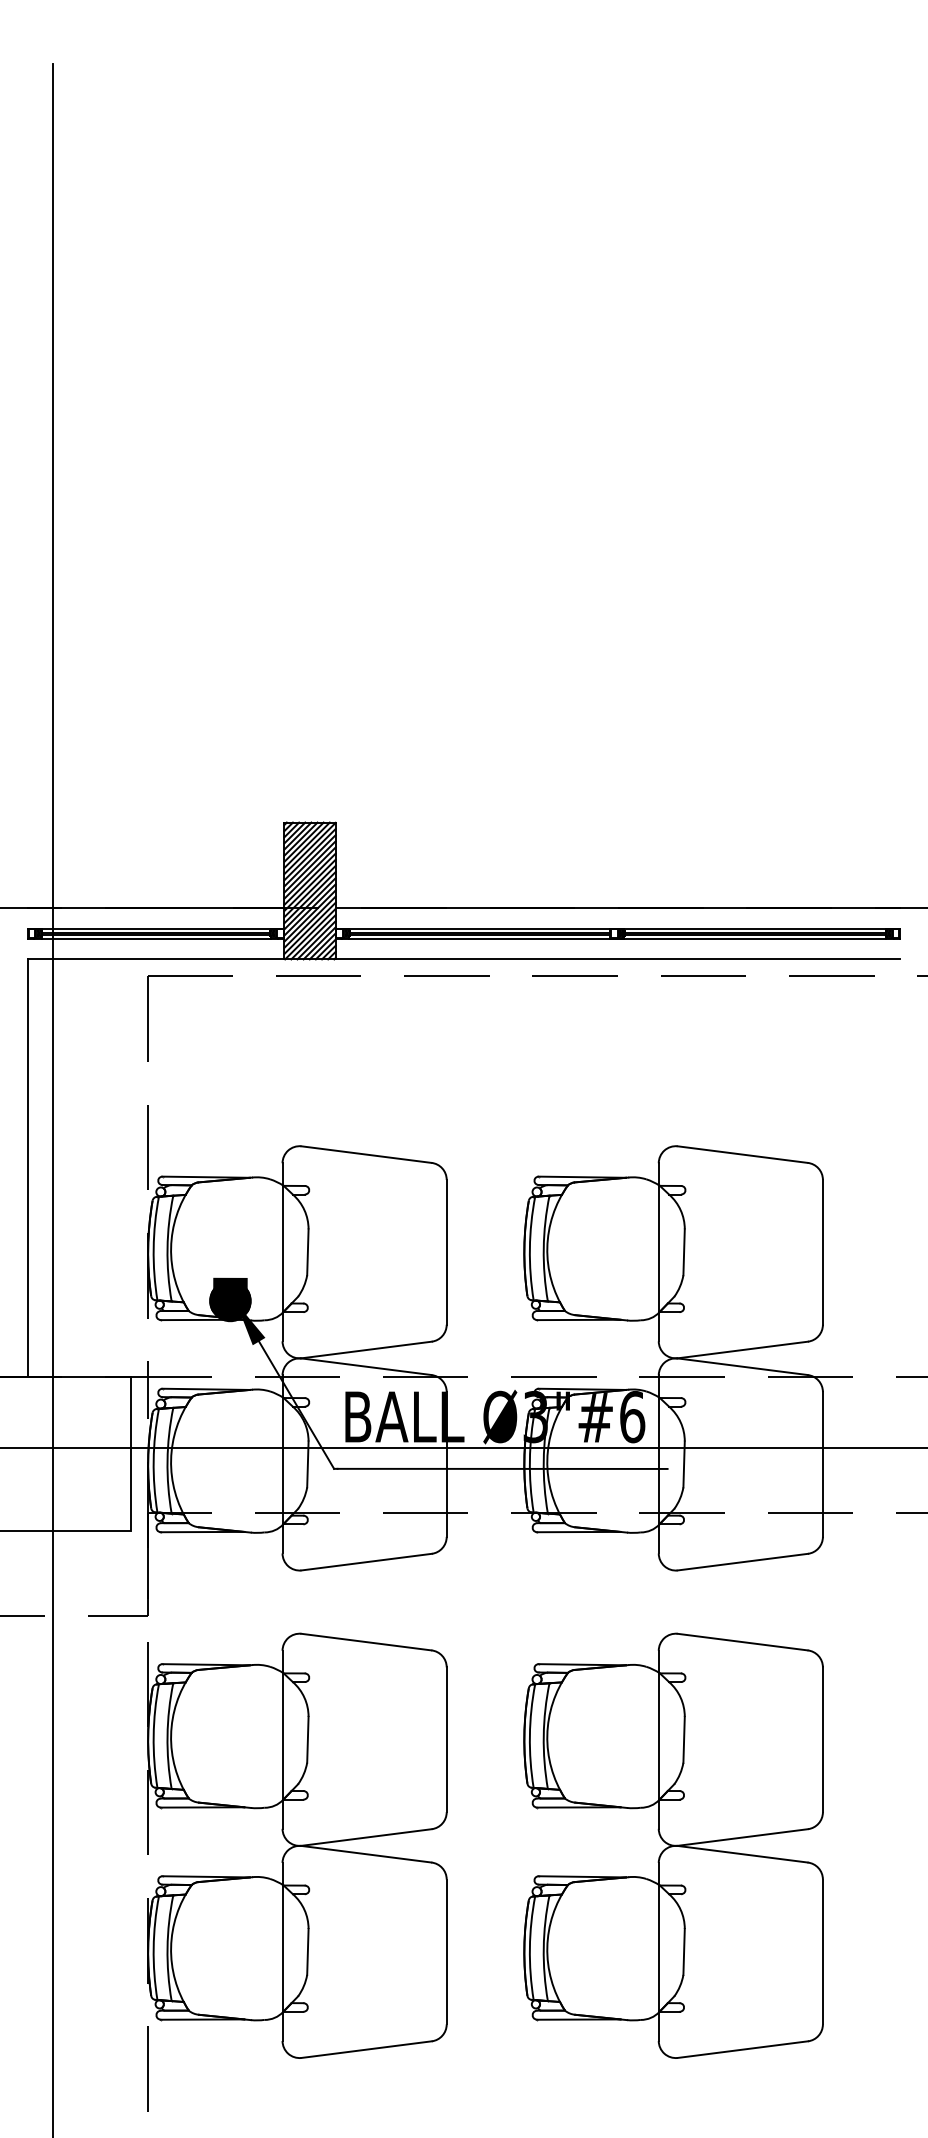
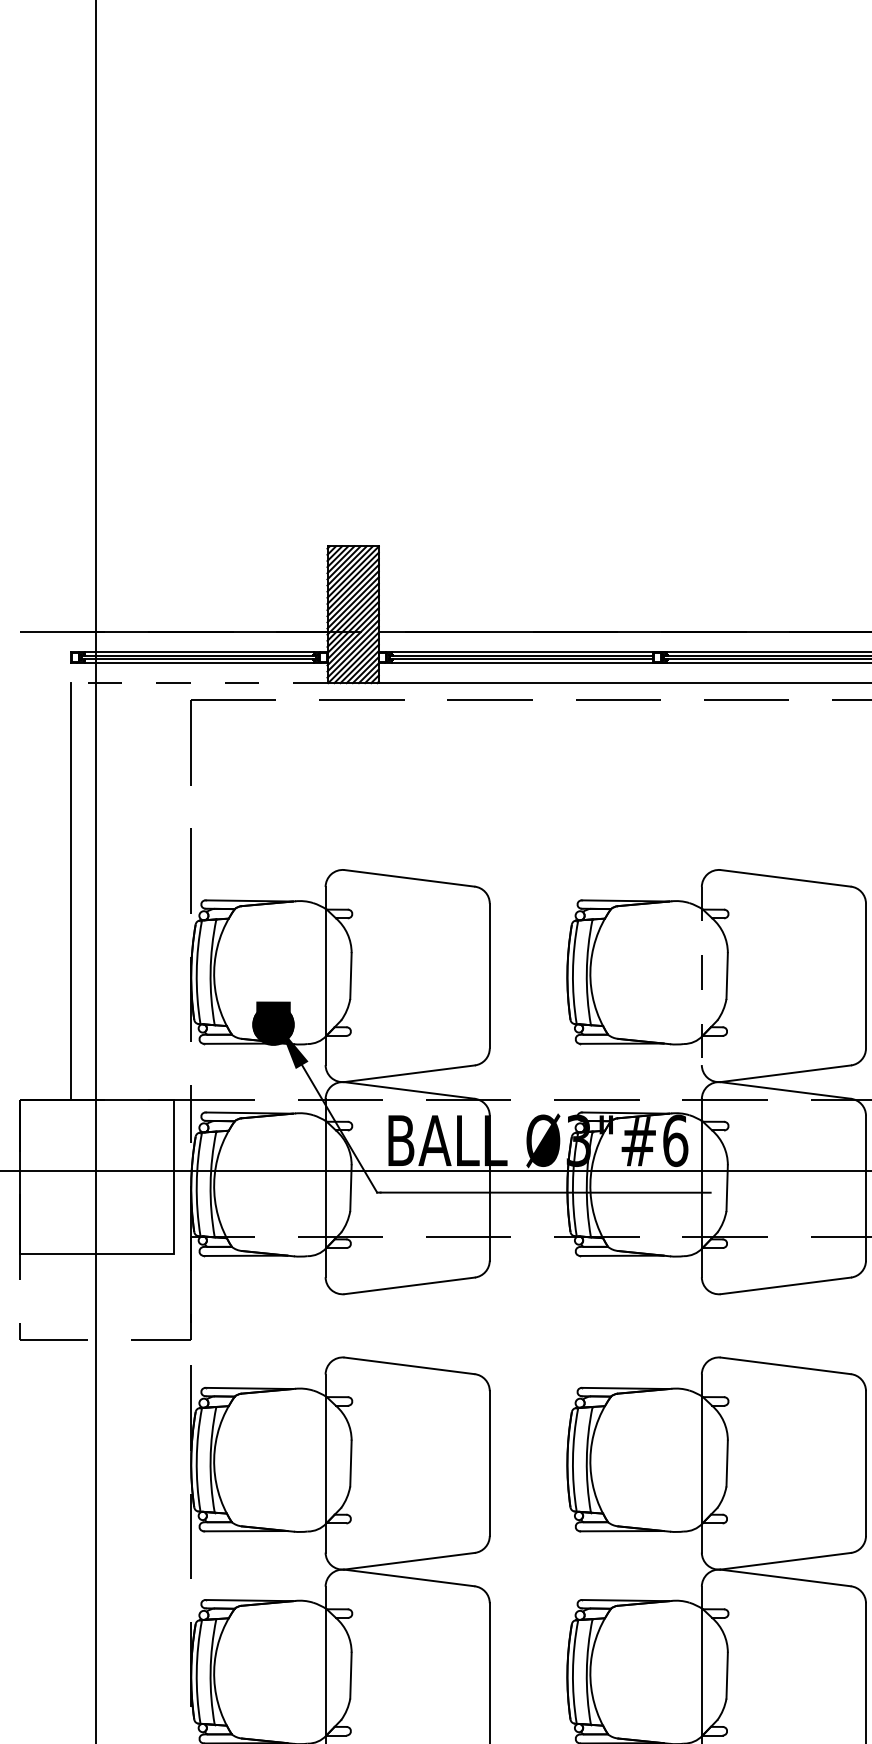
line: (155, 959) -> (198, 683), solid -> dashed
line: (658, 1252) -> (701, 976), solid -> dashed

